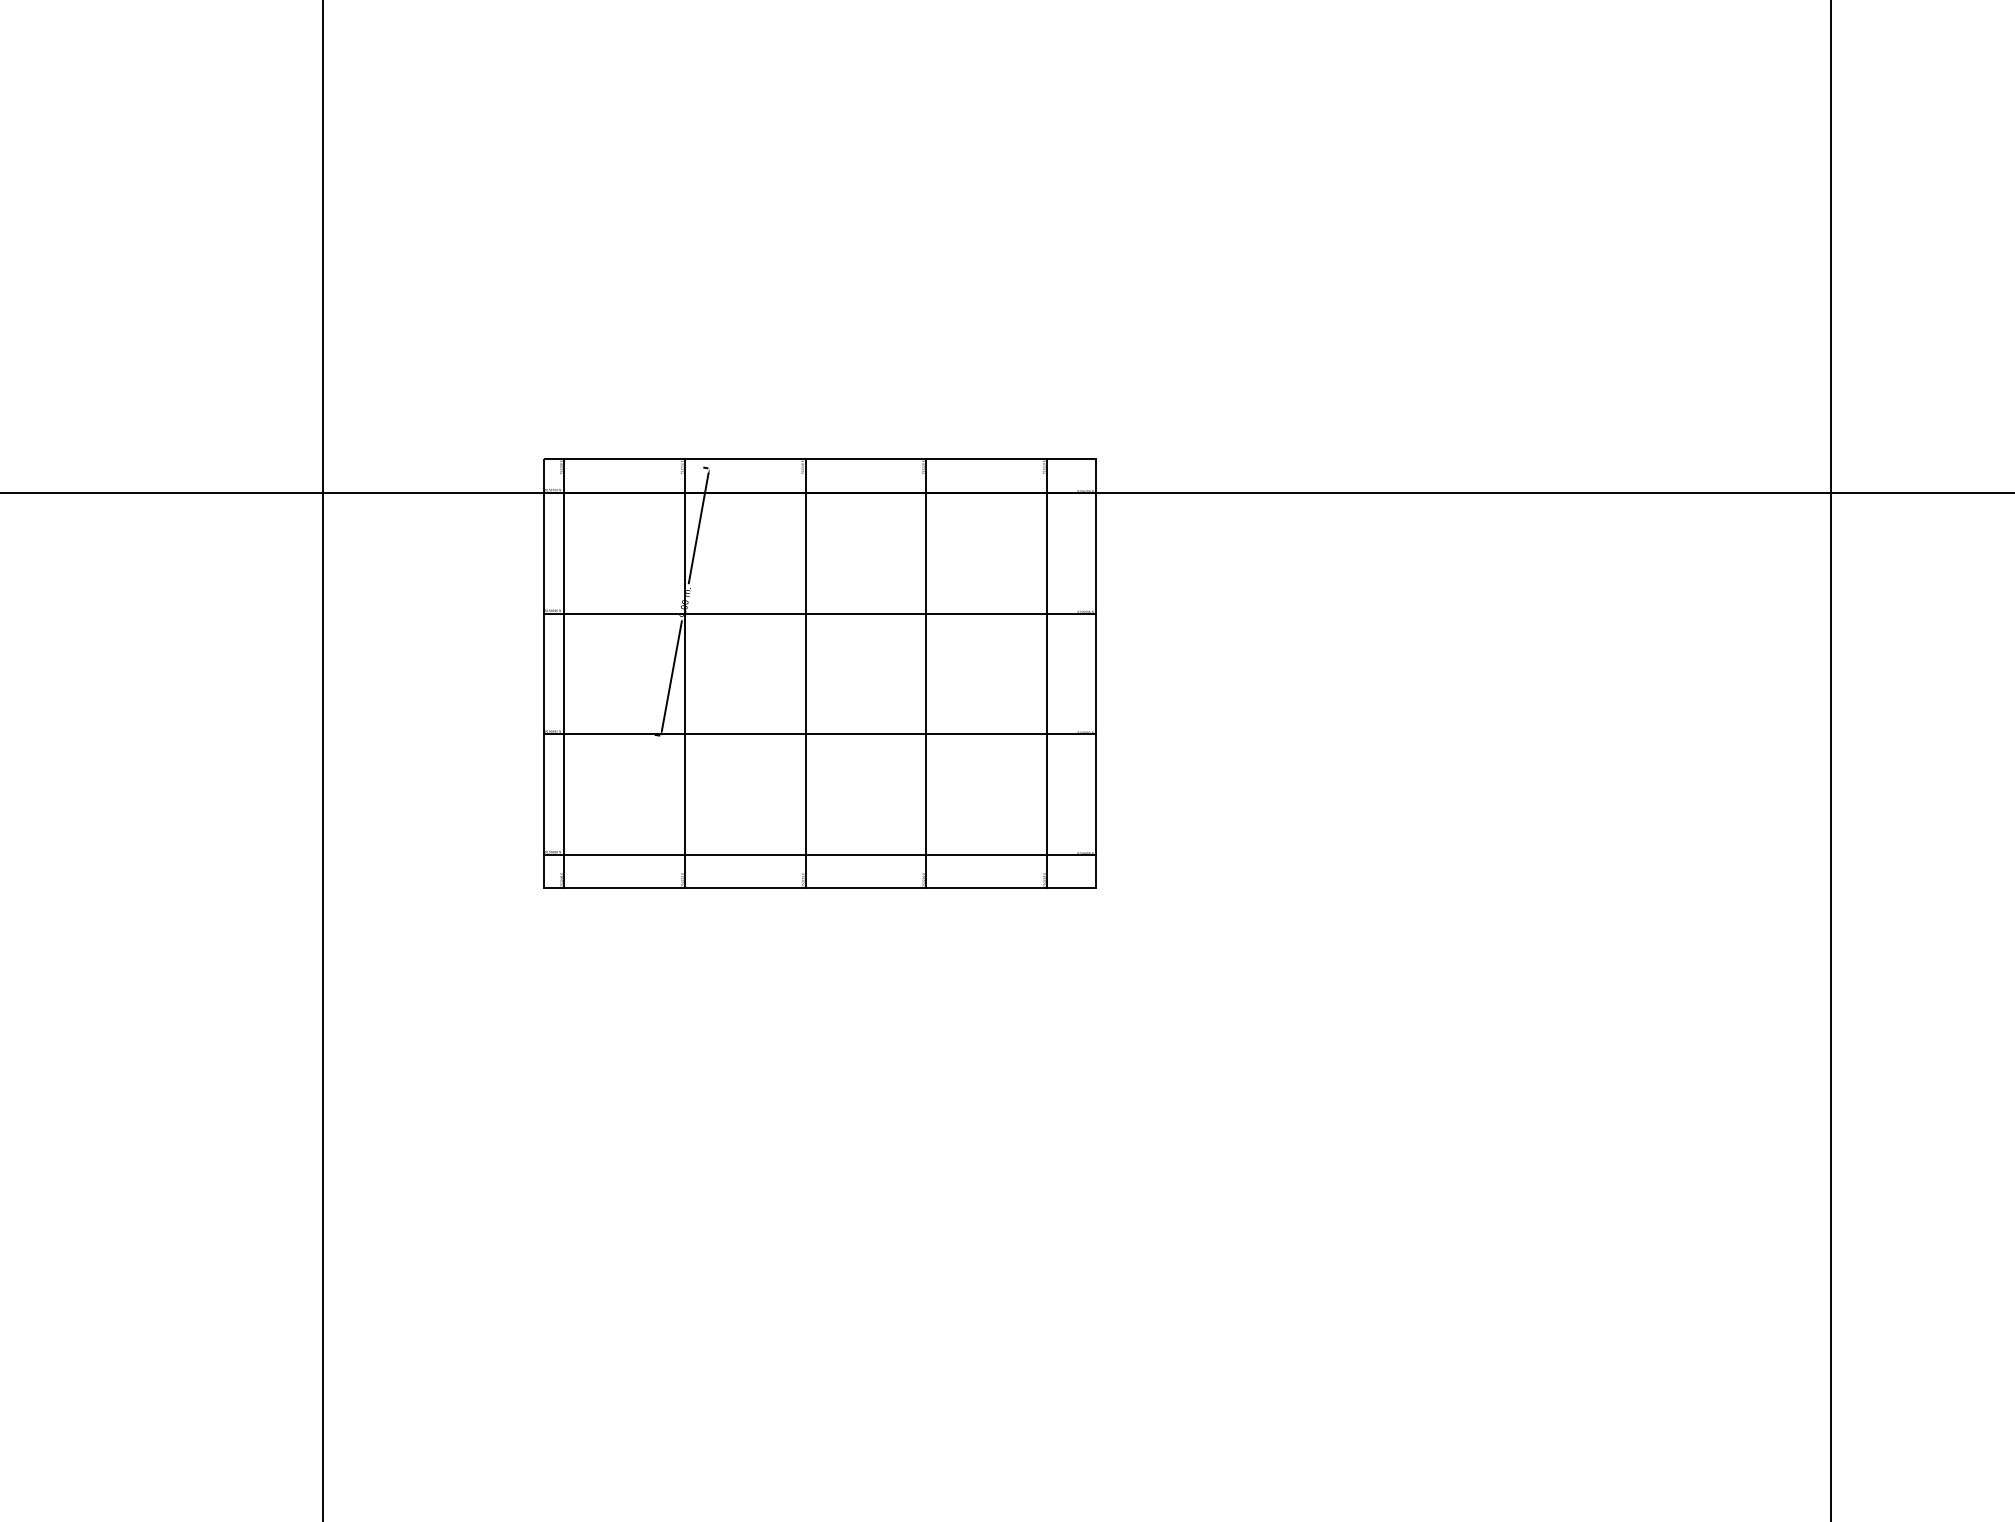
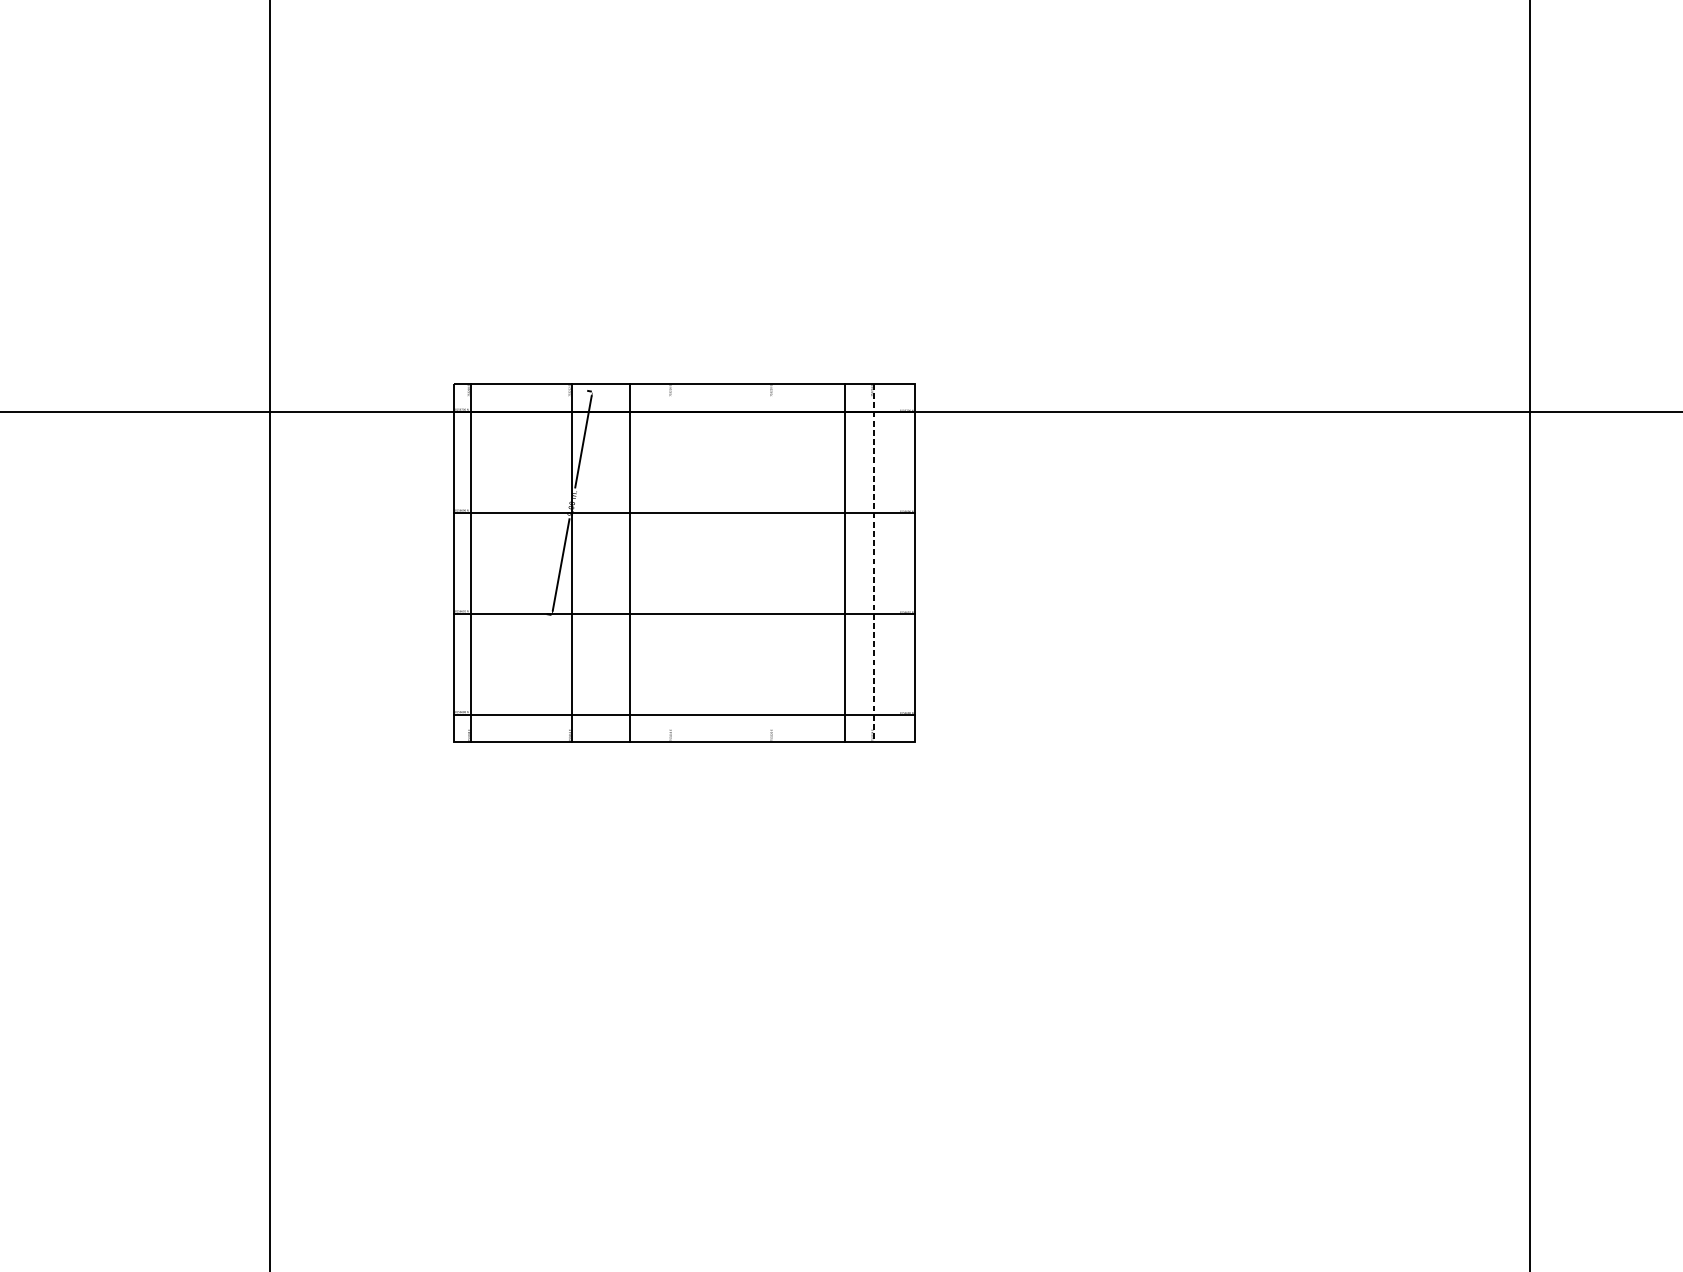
line: (805, 673) -> (630, 562), moved
line: (926, 673) -> (845, 562), moved
line: (1046, 674) -> (874, 563), solid -> dashed

